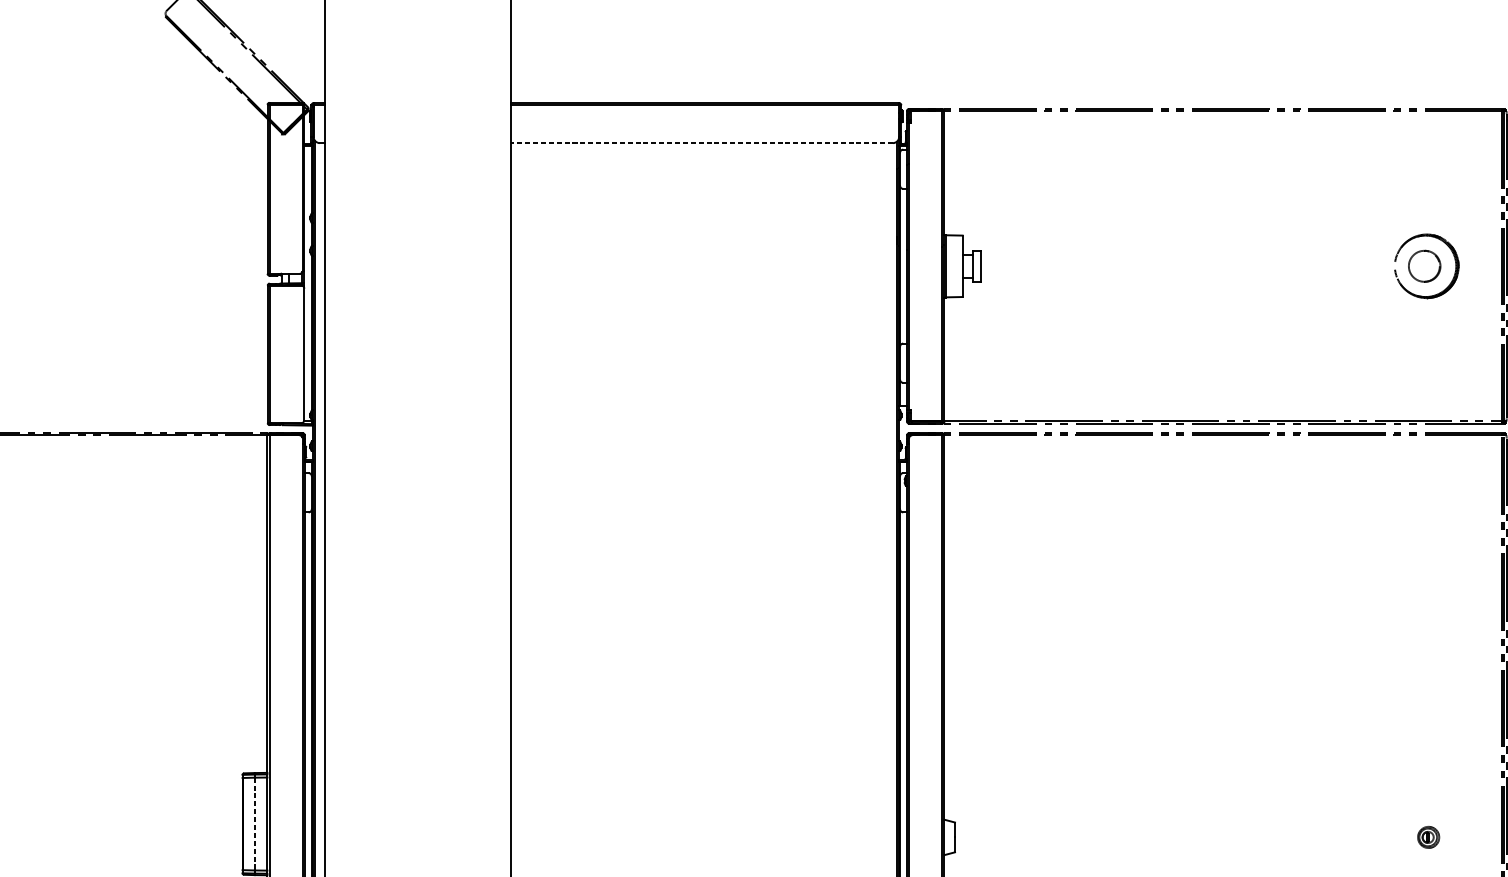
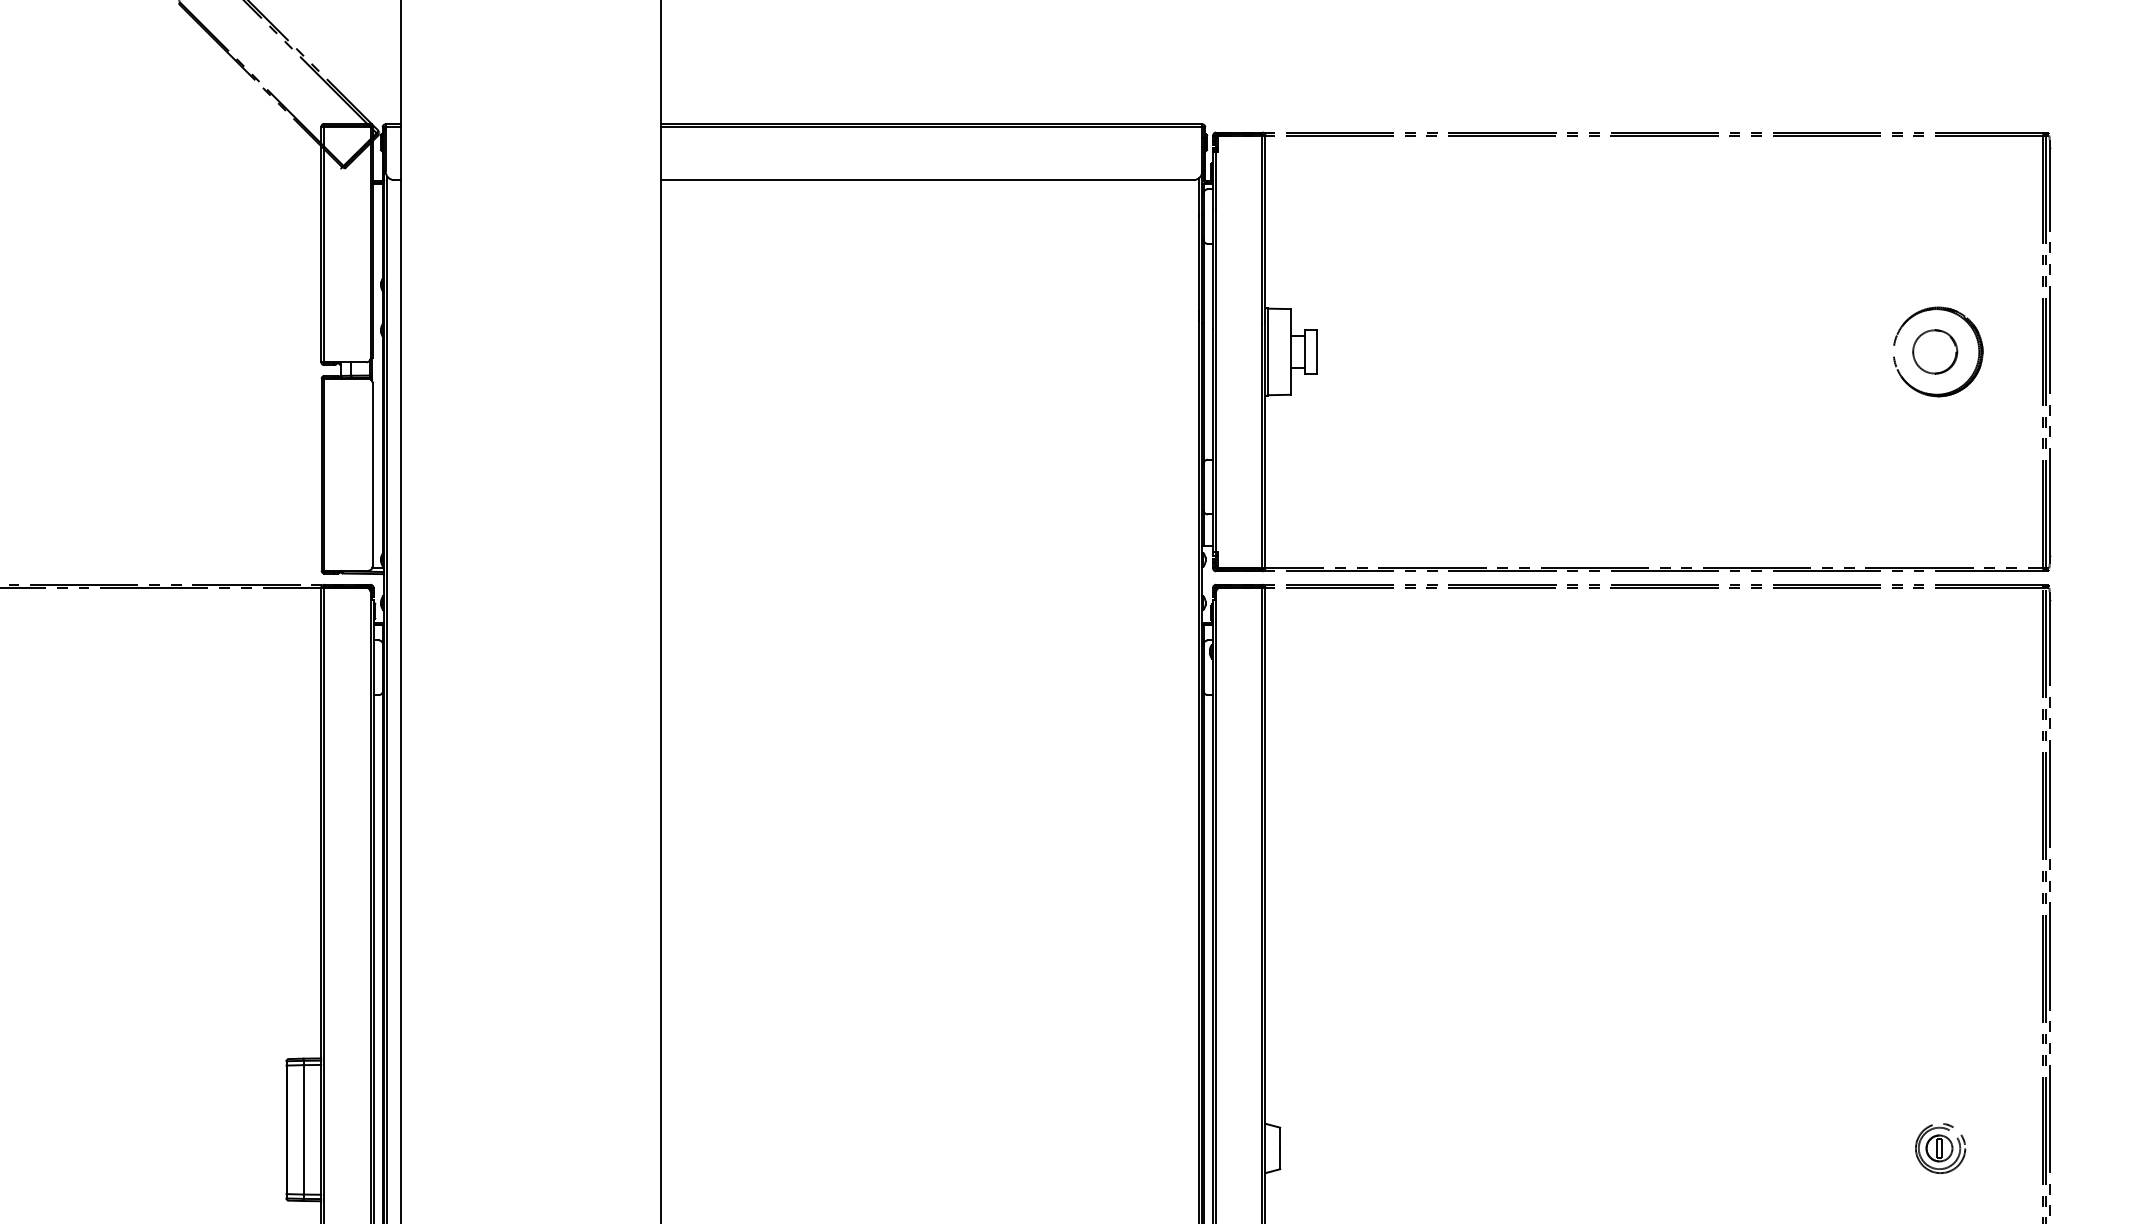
line: (701, 143) -> (926, 180), dashed -> solid
line: (255, 823) -> (304, 1129), dashed -> solid
part: (1428, 837) -> (1940, 1148), size x1.67

